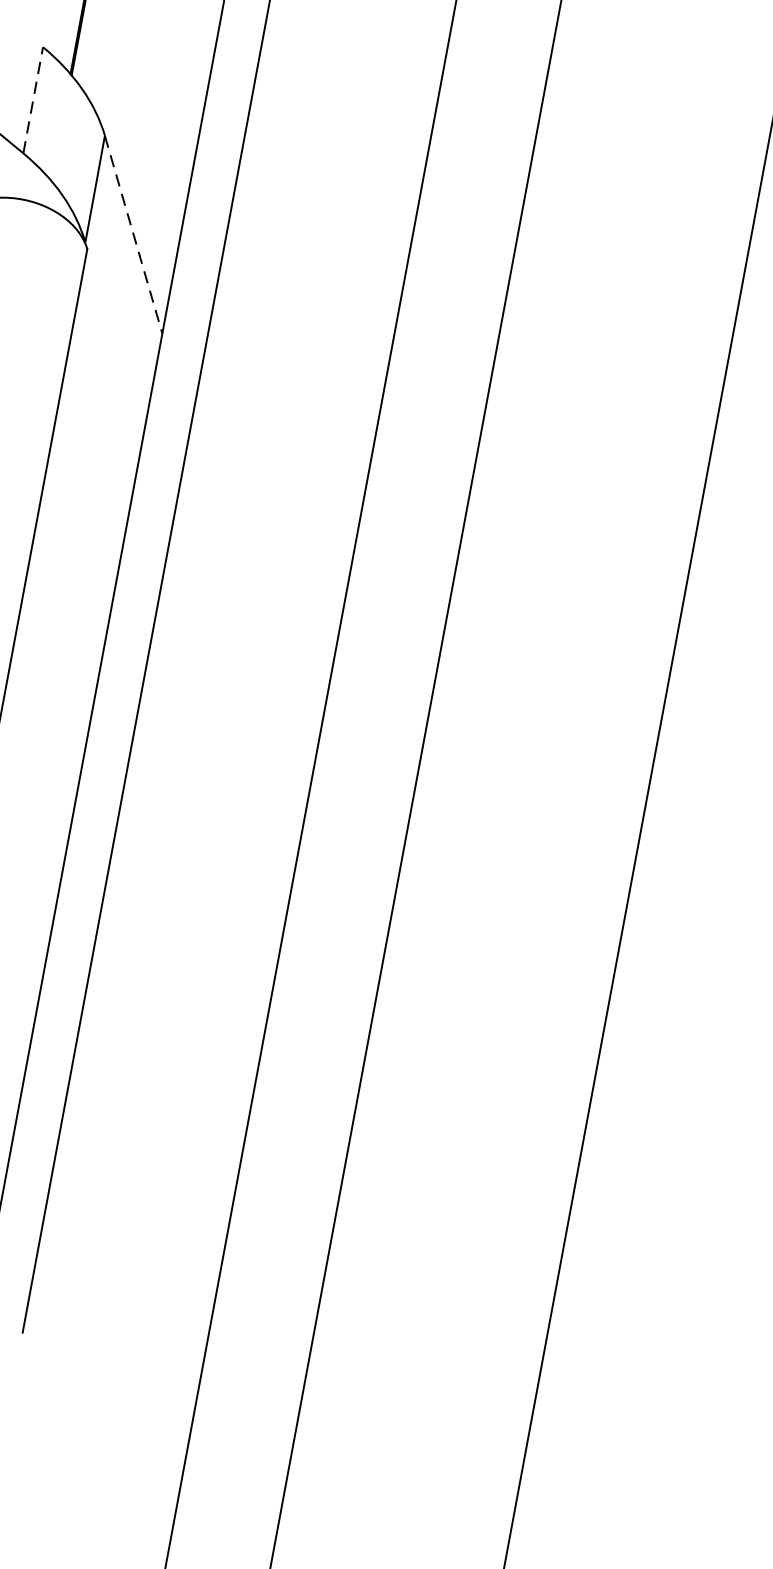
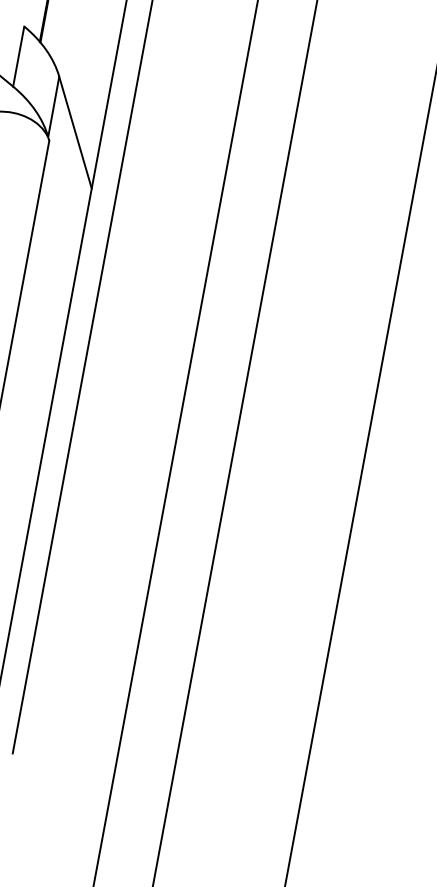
line: (32, 100) -> (18, 56), dashed -> solid
line: (133, 236) -> (75, 133), dashed -> solid

